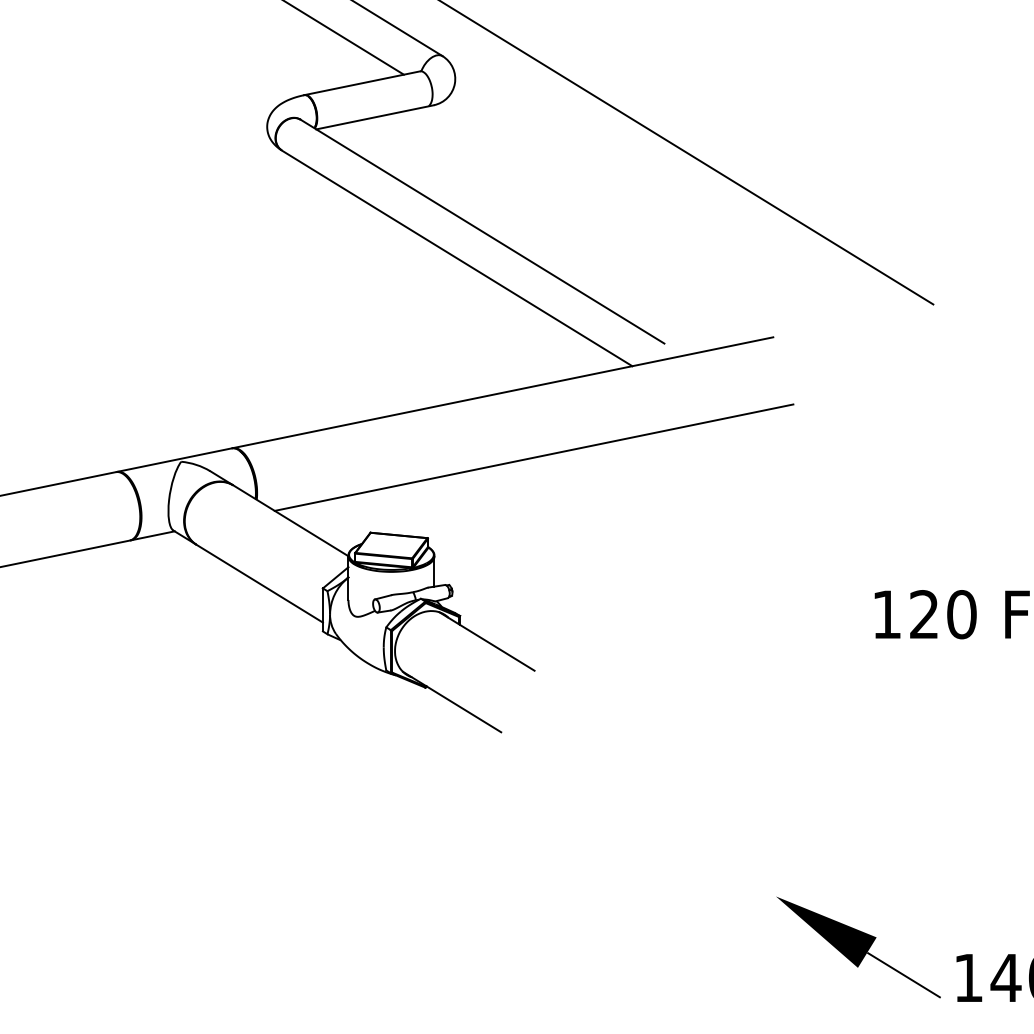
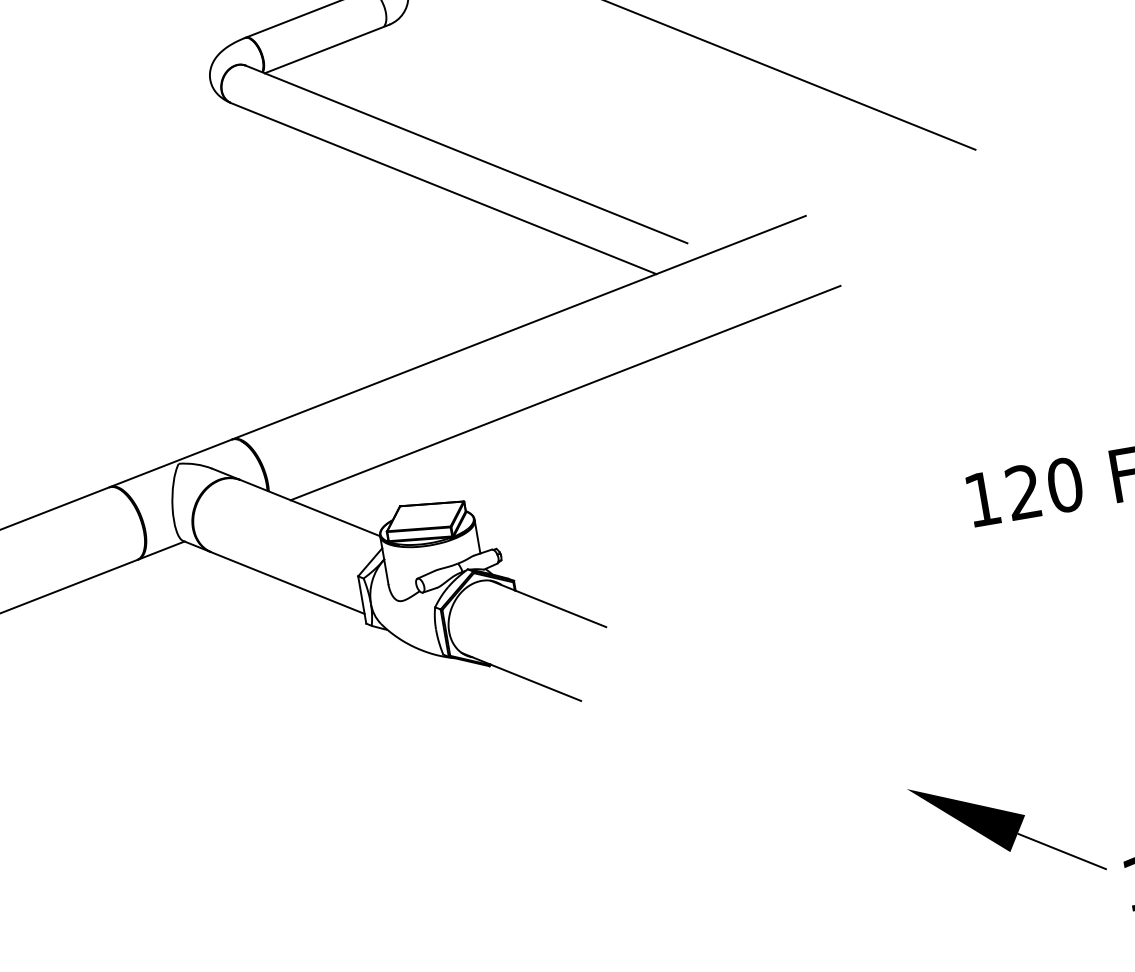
part: (858, 947) -> (1007, 829), moved

